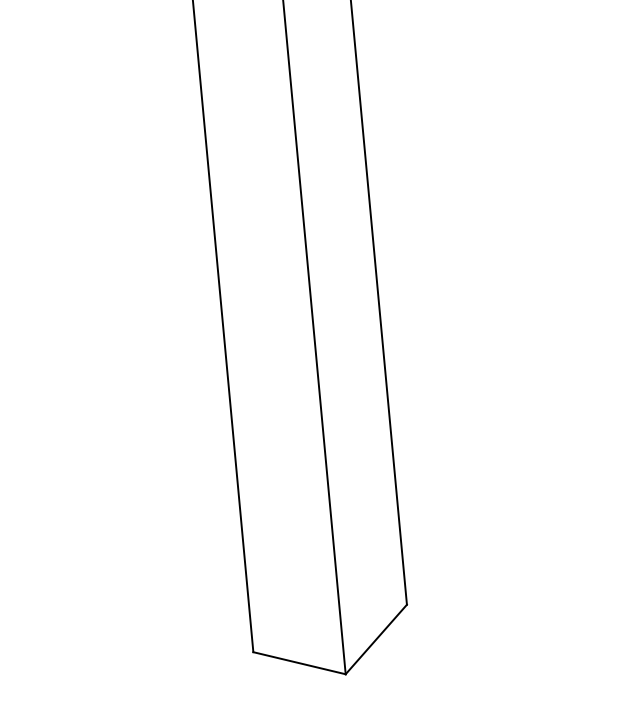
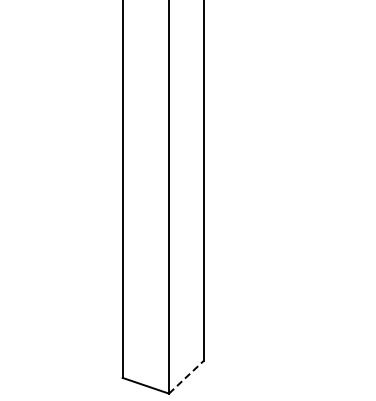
line: (376, 639) -> (186, 377), solid -> dashed

